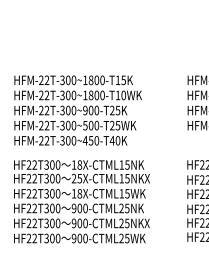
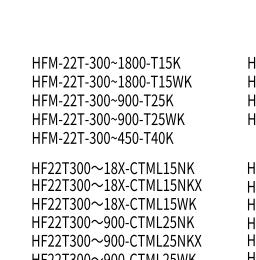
text: (123, 95) -> (168, 81), HFM-22T-300~1800-T10WK -> HFM-22T-300~1800-T15WK
text: (85, 125) -> (121, 118), HFM-22T-300~500-T25WK -> HFM-22T-300~900-T25WK
text: (76, 178) -> (110, 184), 25X-CTML15NKX -> 18X-CTML15NKX

